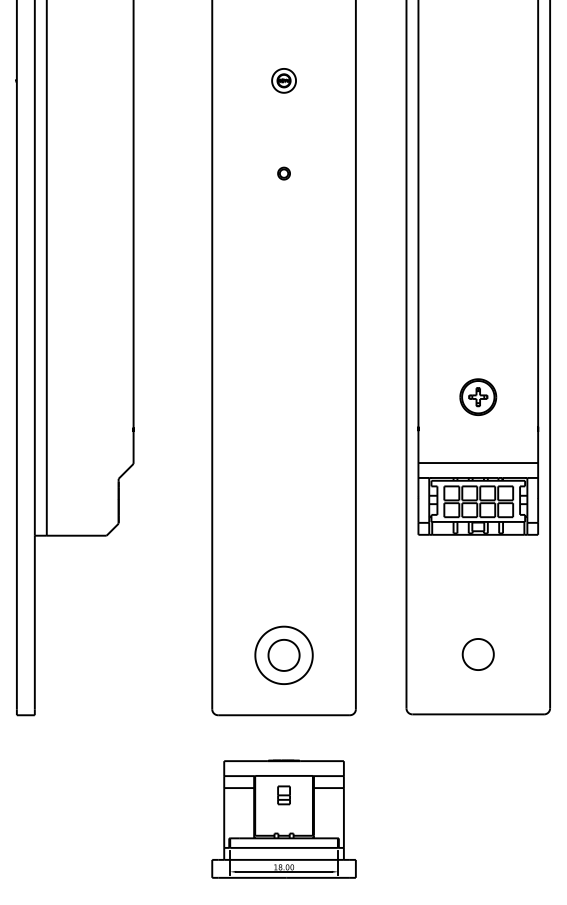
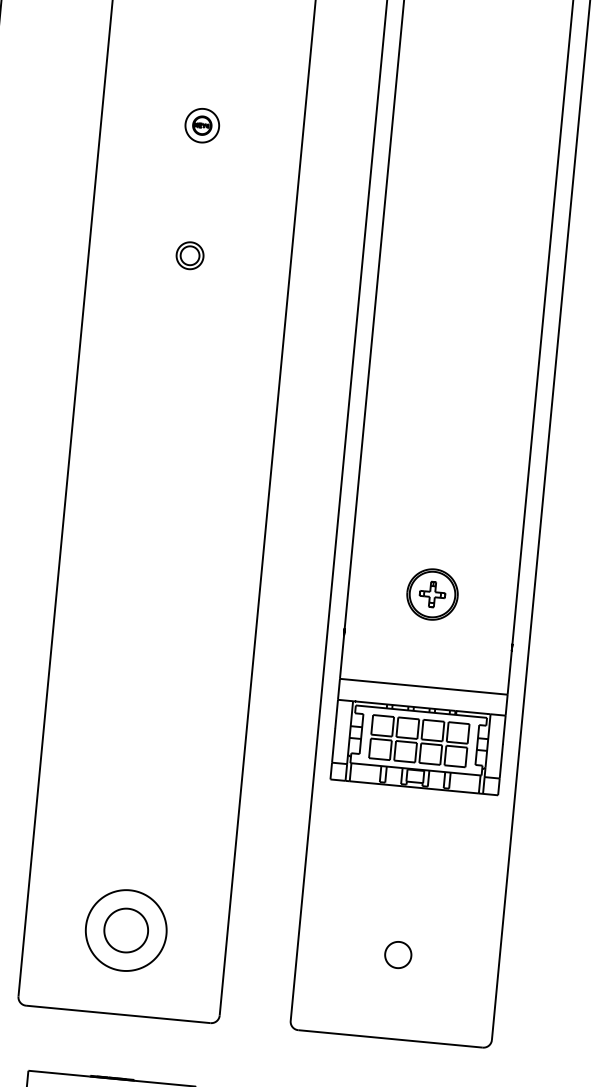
part: (283, 173) -> (189, 255), size x1.6
part: (477, 654) -> (397, 954), size x0.6

